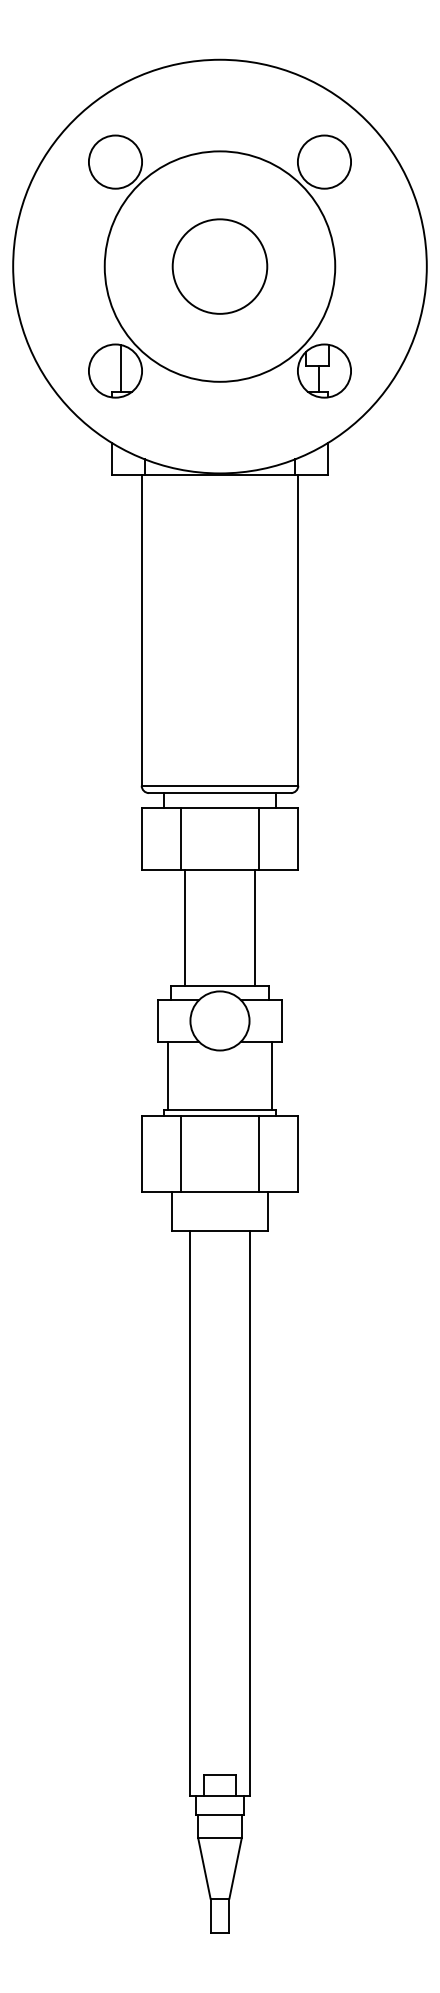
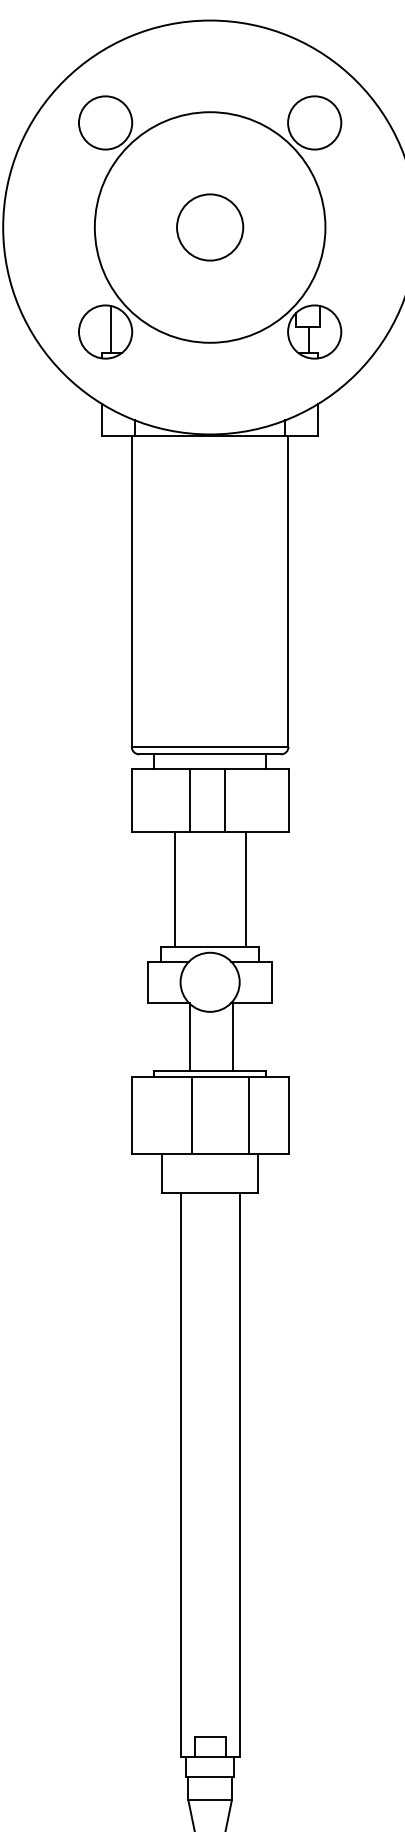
circle: (219, 266) -> (209, 227), size x0.7
line: (180, 839) -> (189, 800), moved
line: (259, 839) -> (225, 800), moved
line: (167, 1075) -> (189, 1036), moved
line: (272, 1075) -> (232, 1036), moved
line: (180, 1153) -> (191, 1114), moved

